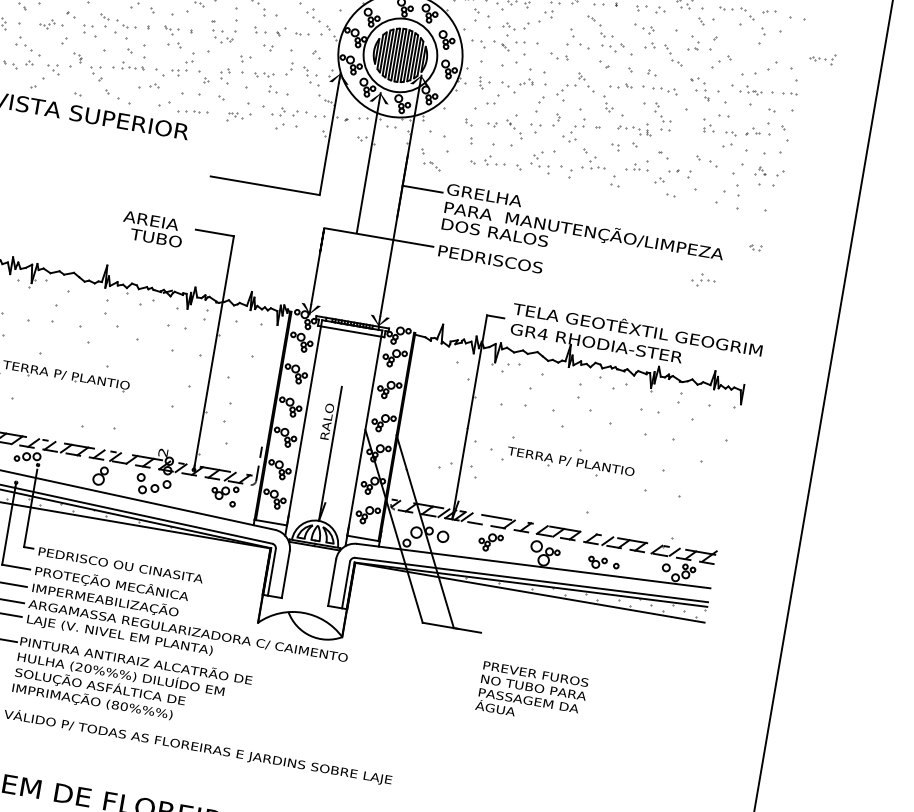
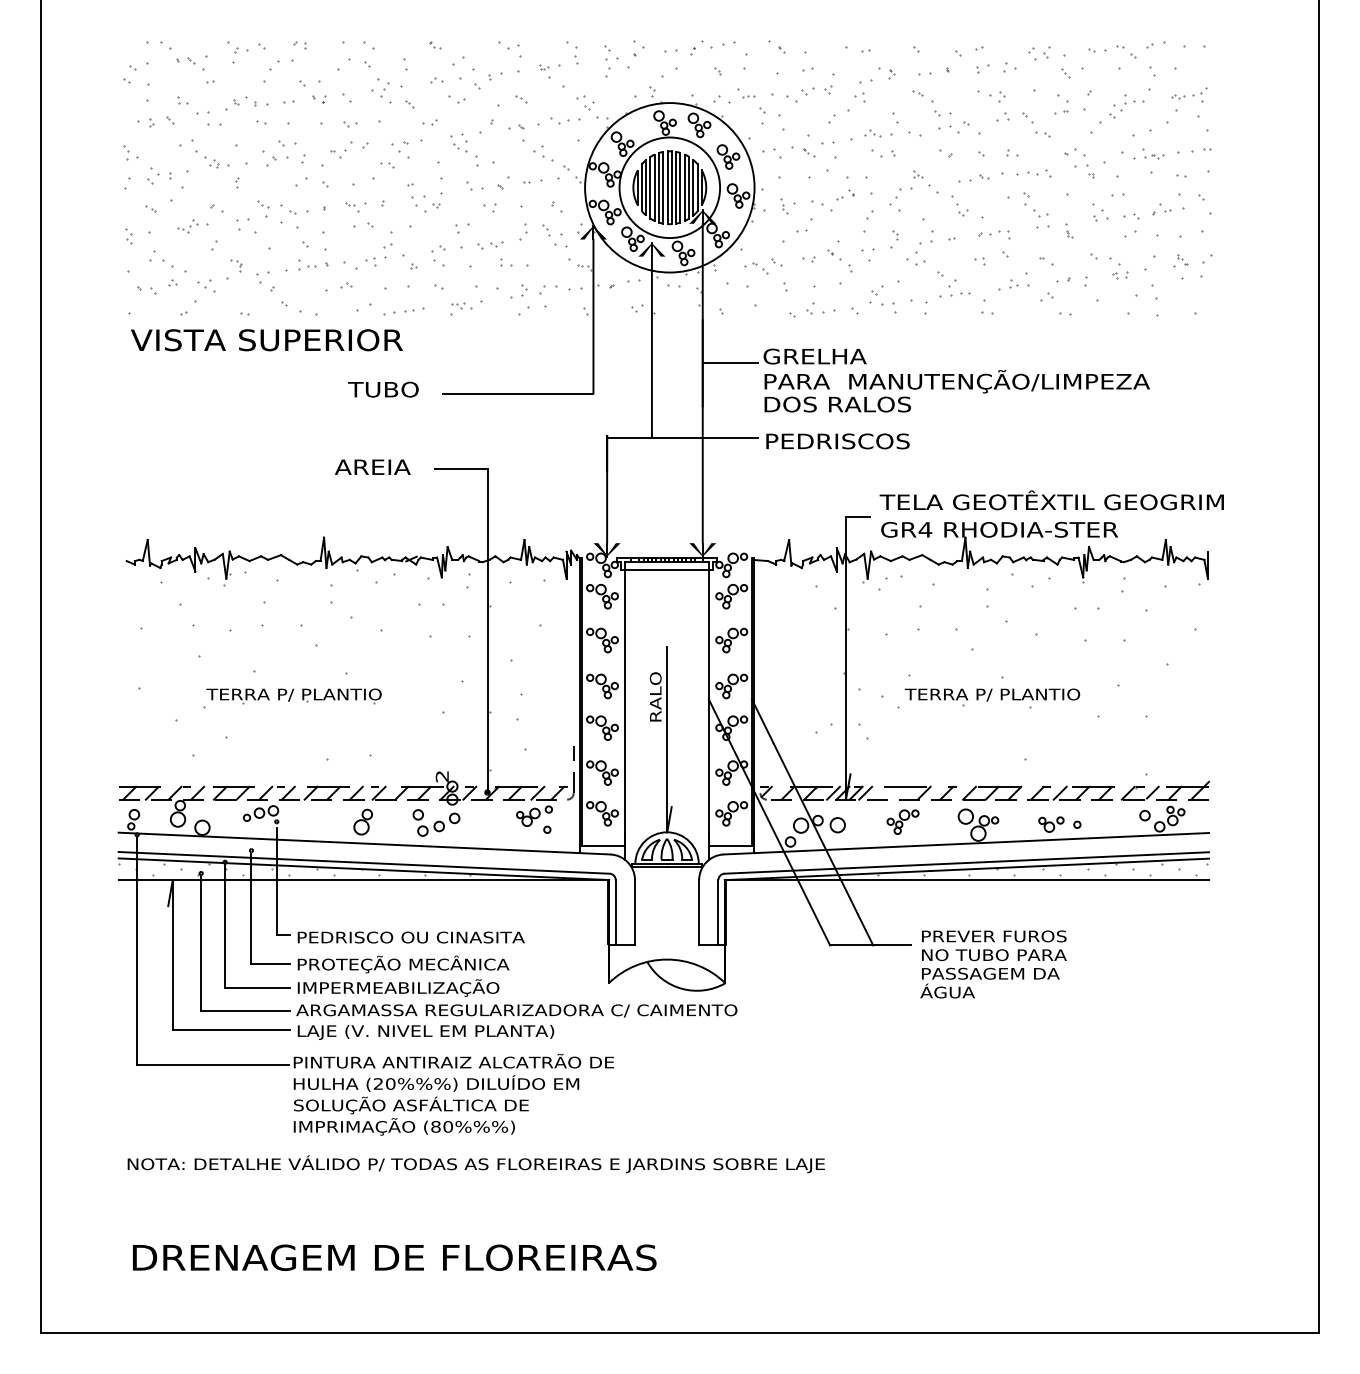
part: (508, 26) -> (872, 133), moved
part: (822, 58) -> (1189, 94), moved
part: (648, 129) -> (1069, 230), moved
part: (431, 166) -> (756, 268), moved
text: (156, 238) -> (383, 389), moved
part: (755, 247) -> (1120, 275), moved
part: (703, 280) -> (1128, 102), moved
text: (532, 694) -> (993, 964), moved

